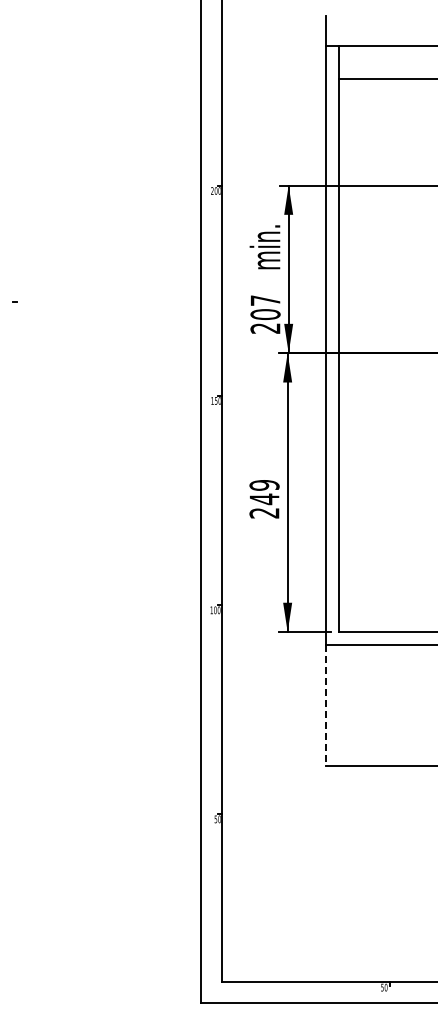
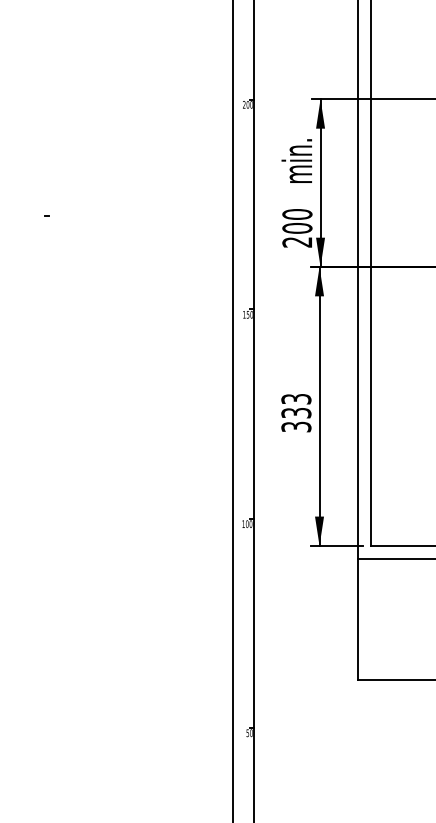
text: (265, 300) -> (297, 214), 207 -> 200
text: (264, 499) -> (296, 413), 249 -> 333
line: (325, 706) -> (357, 620), dashed -> solid

